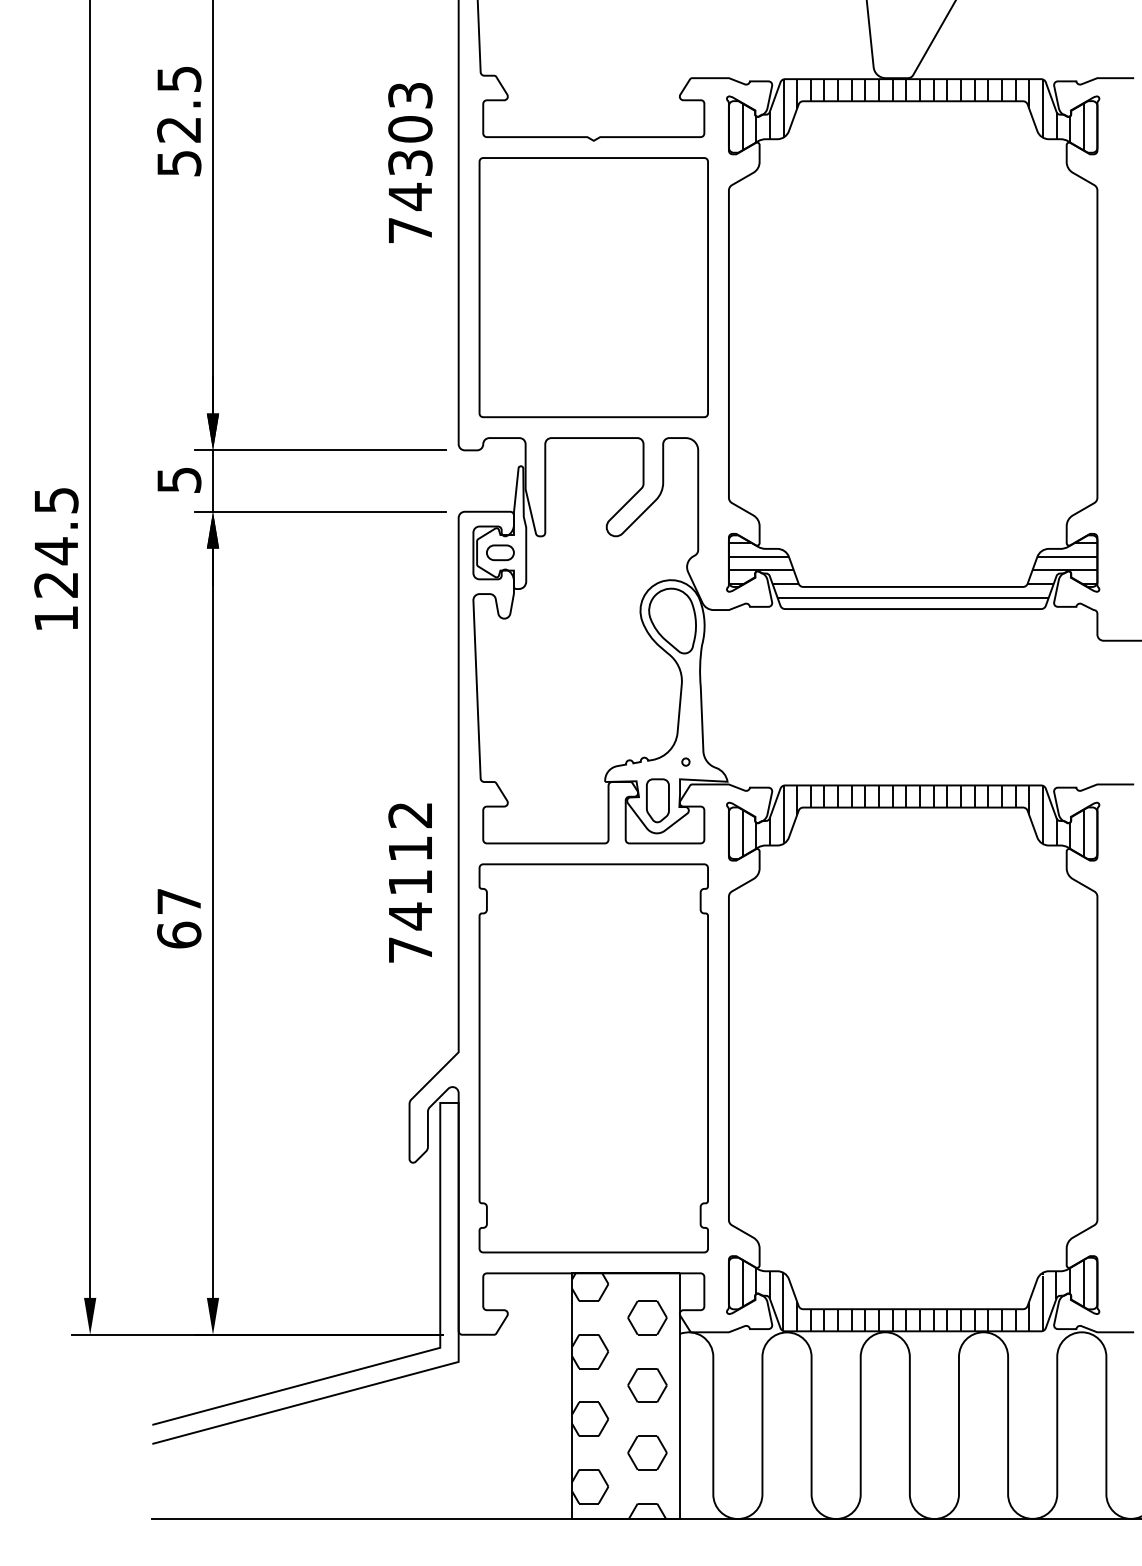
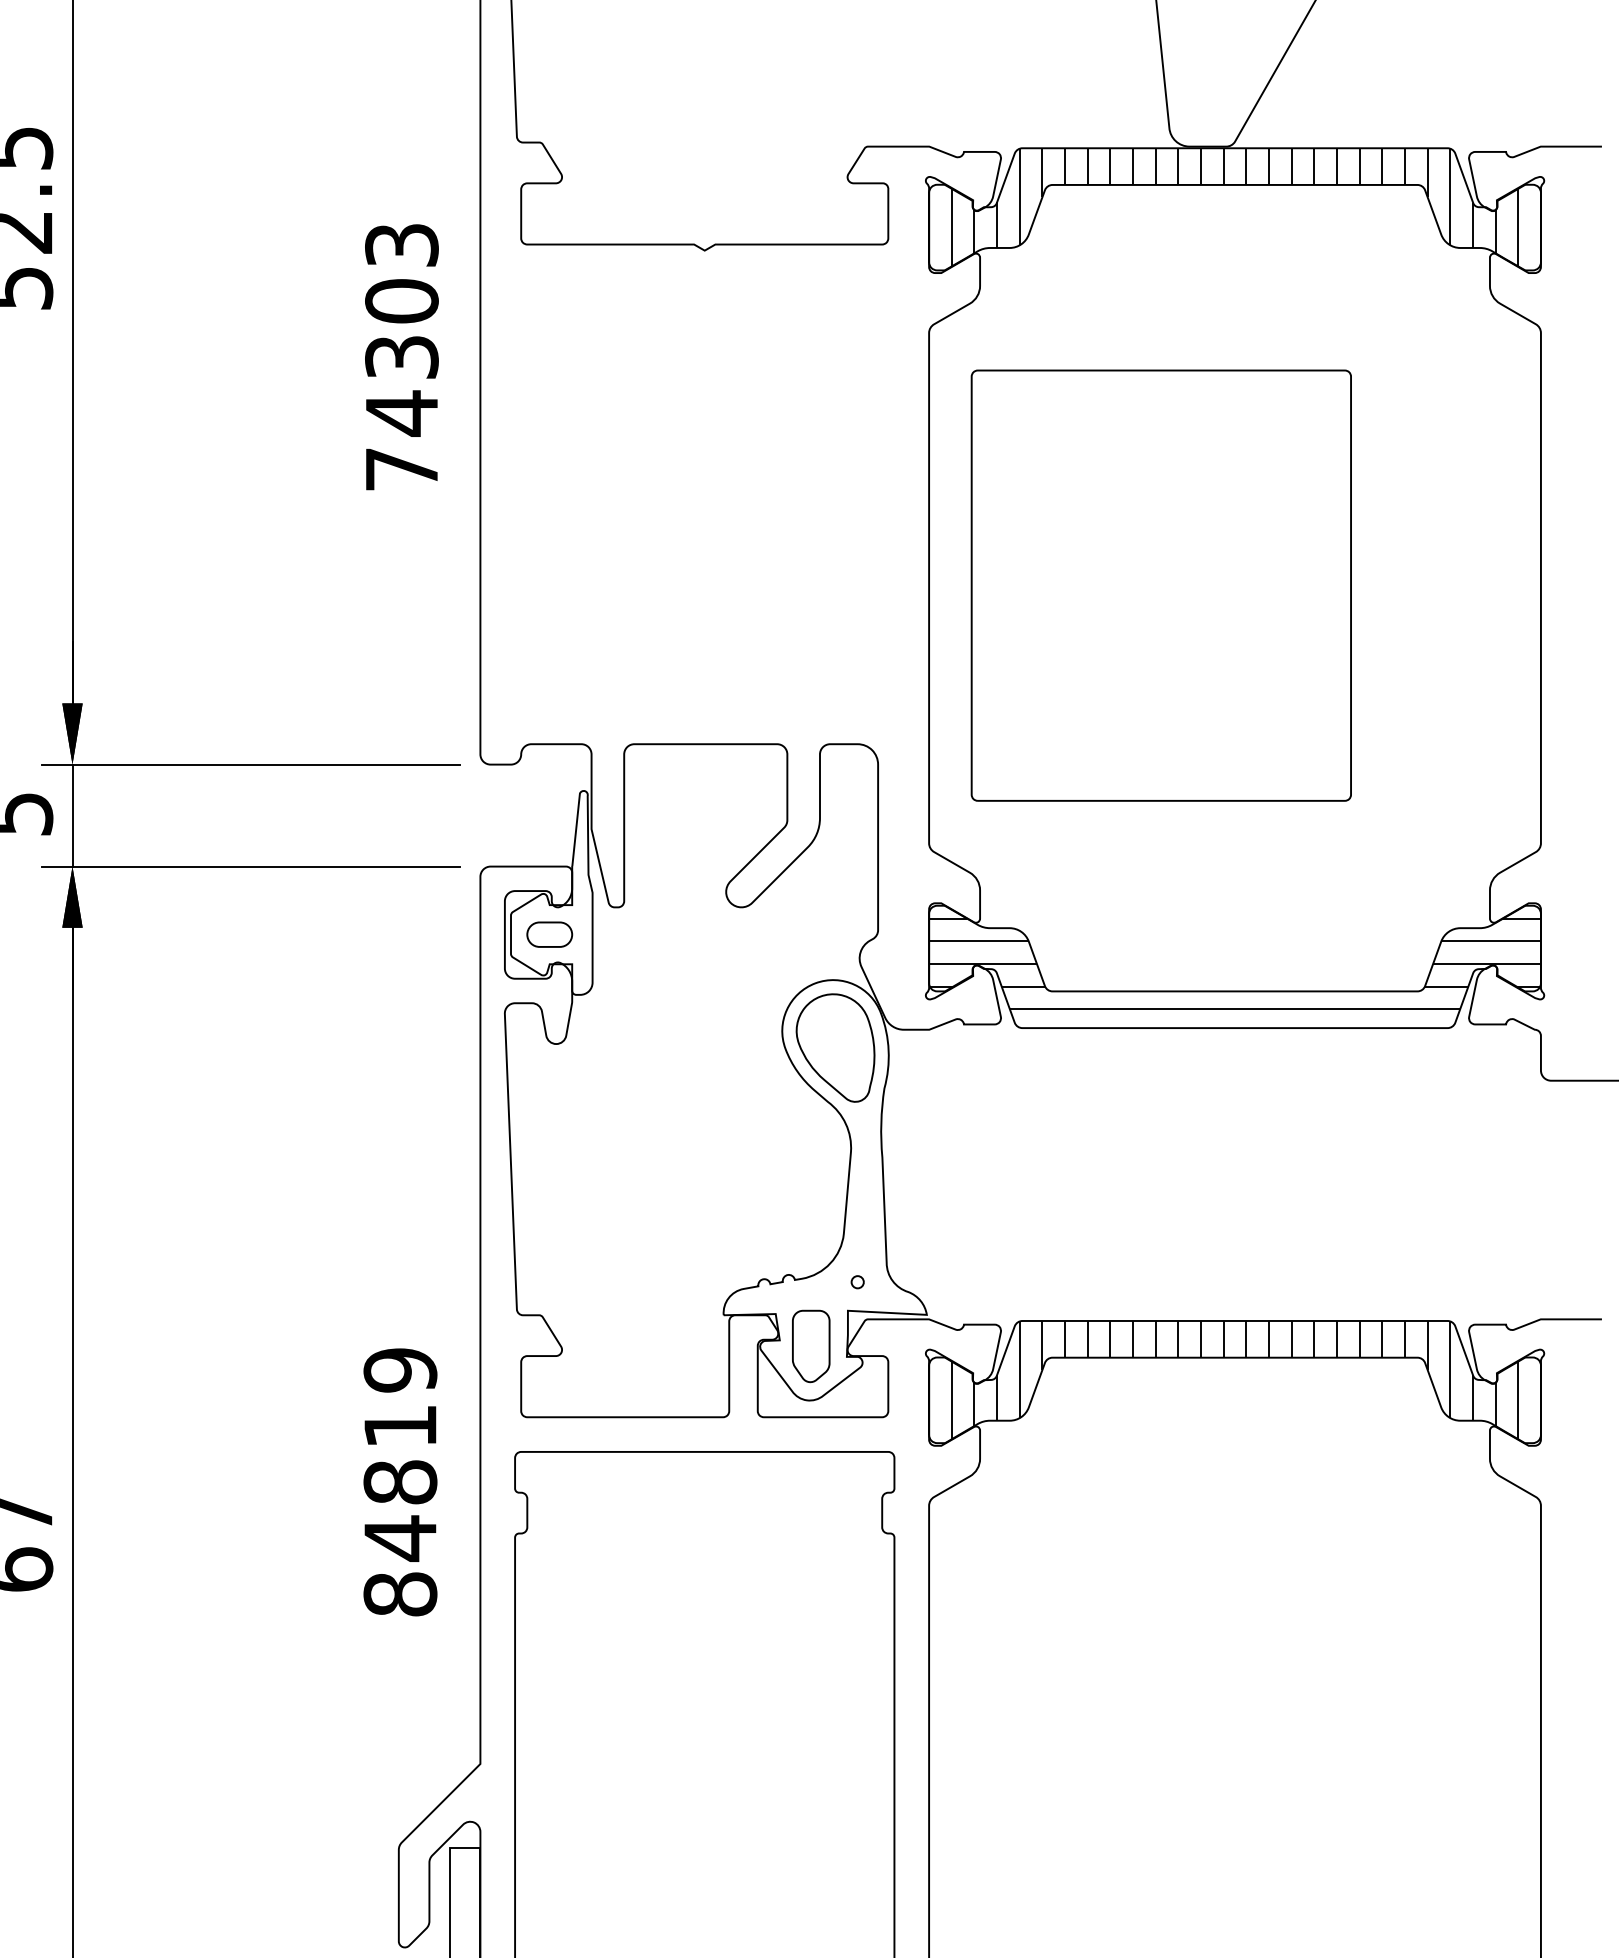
text: (410, 162) -> (402, 356), moved
part: (593, 287) -> (1160, 585), moved
text: (410, 882) -> (400, 1482), 74112 -> 84819

